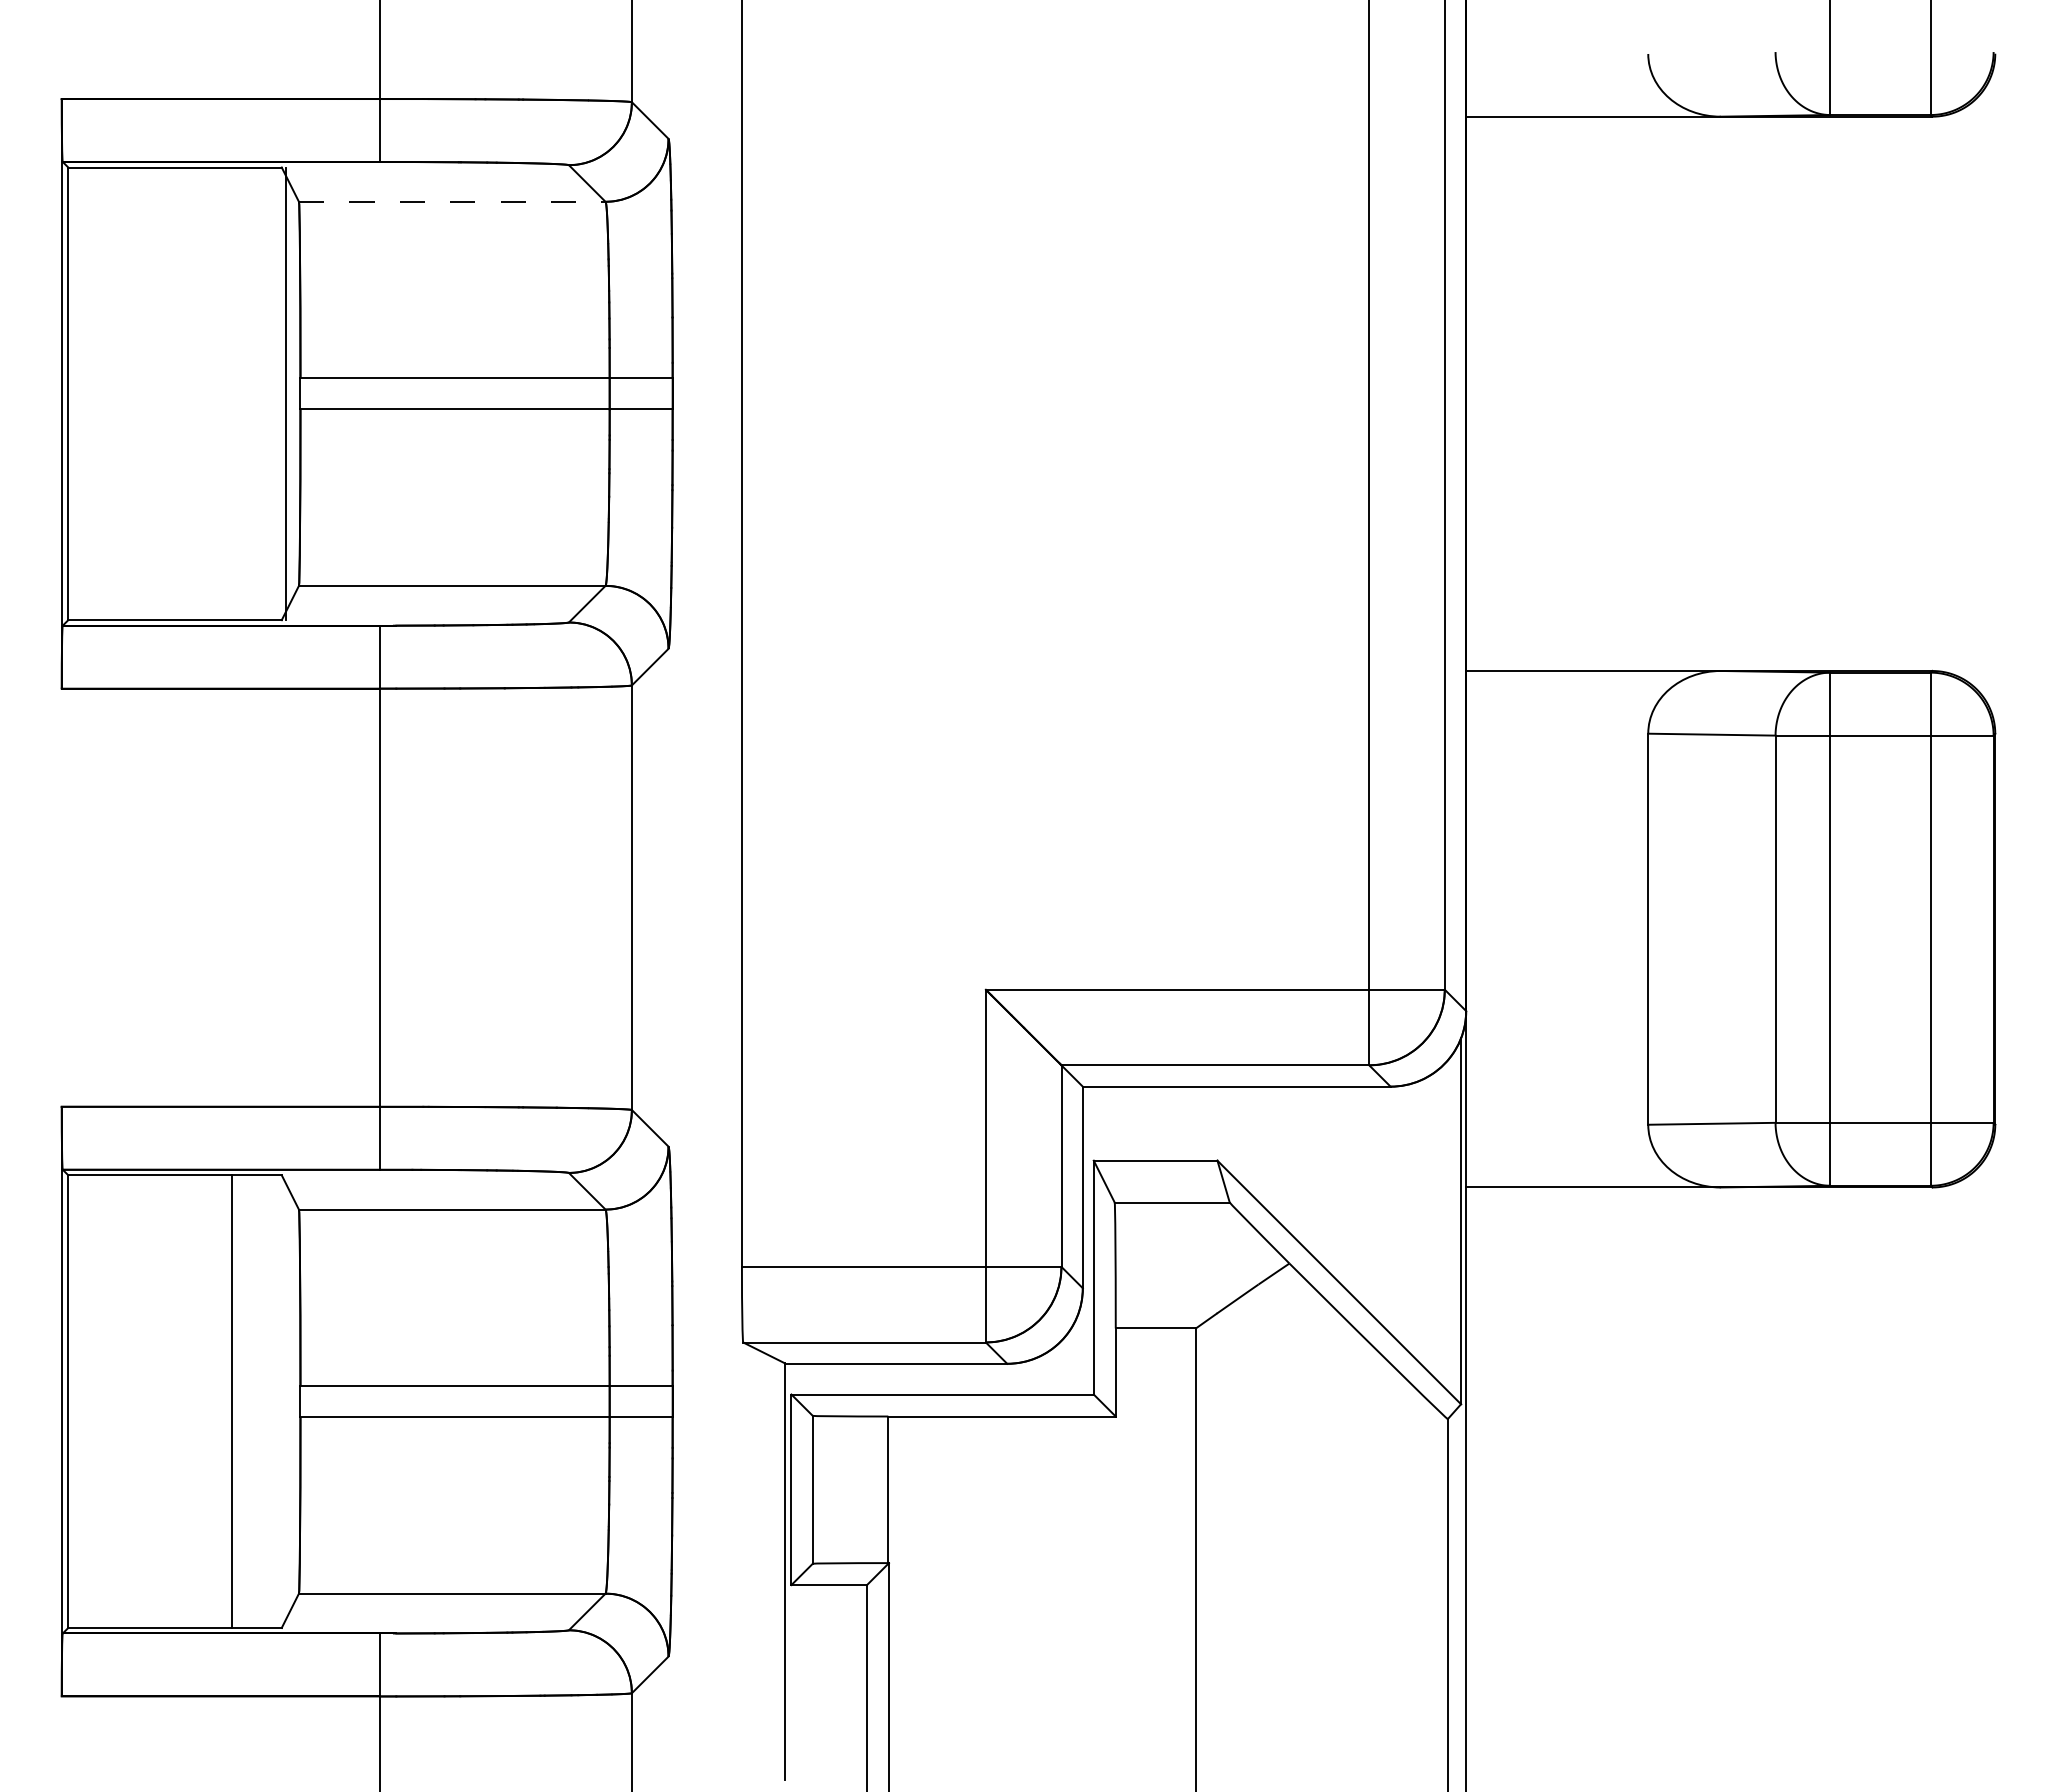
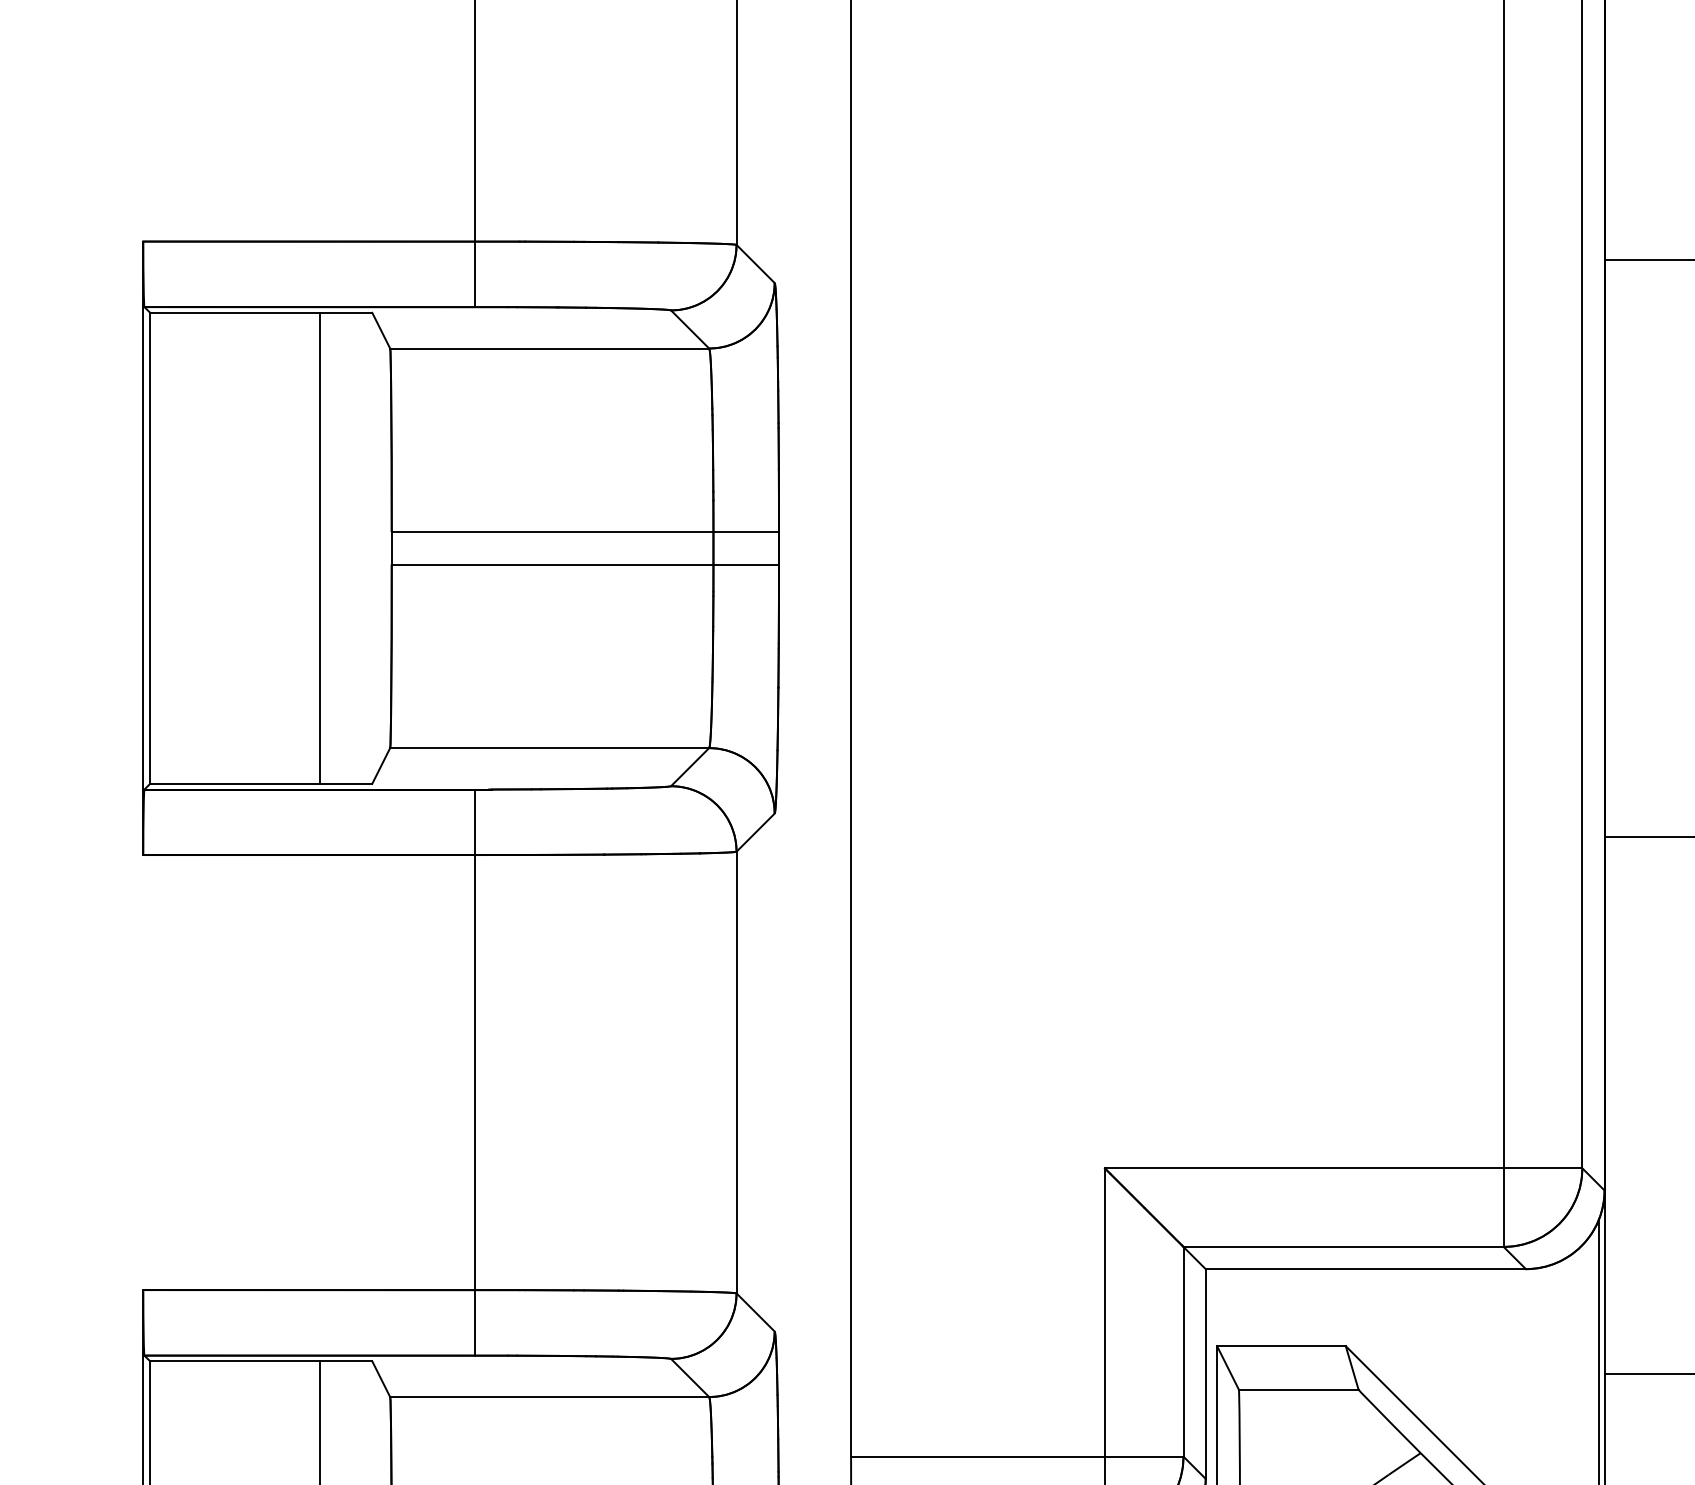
line: (452, 201) -> (549, 348), dashed -> solid
line: (285, 393) -> (319, 547), moved

